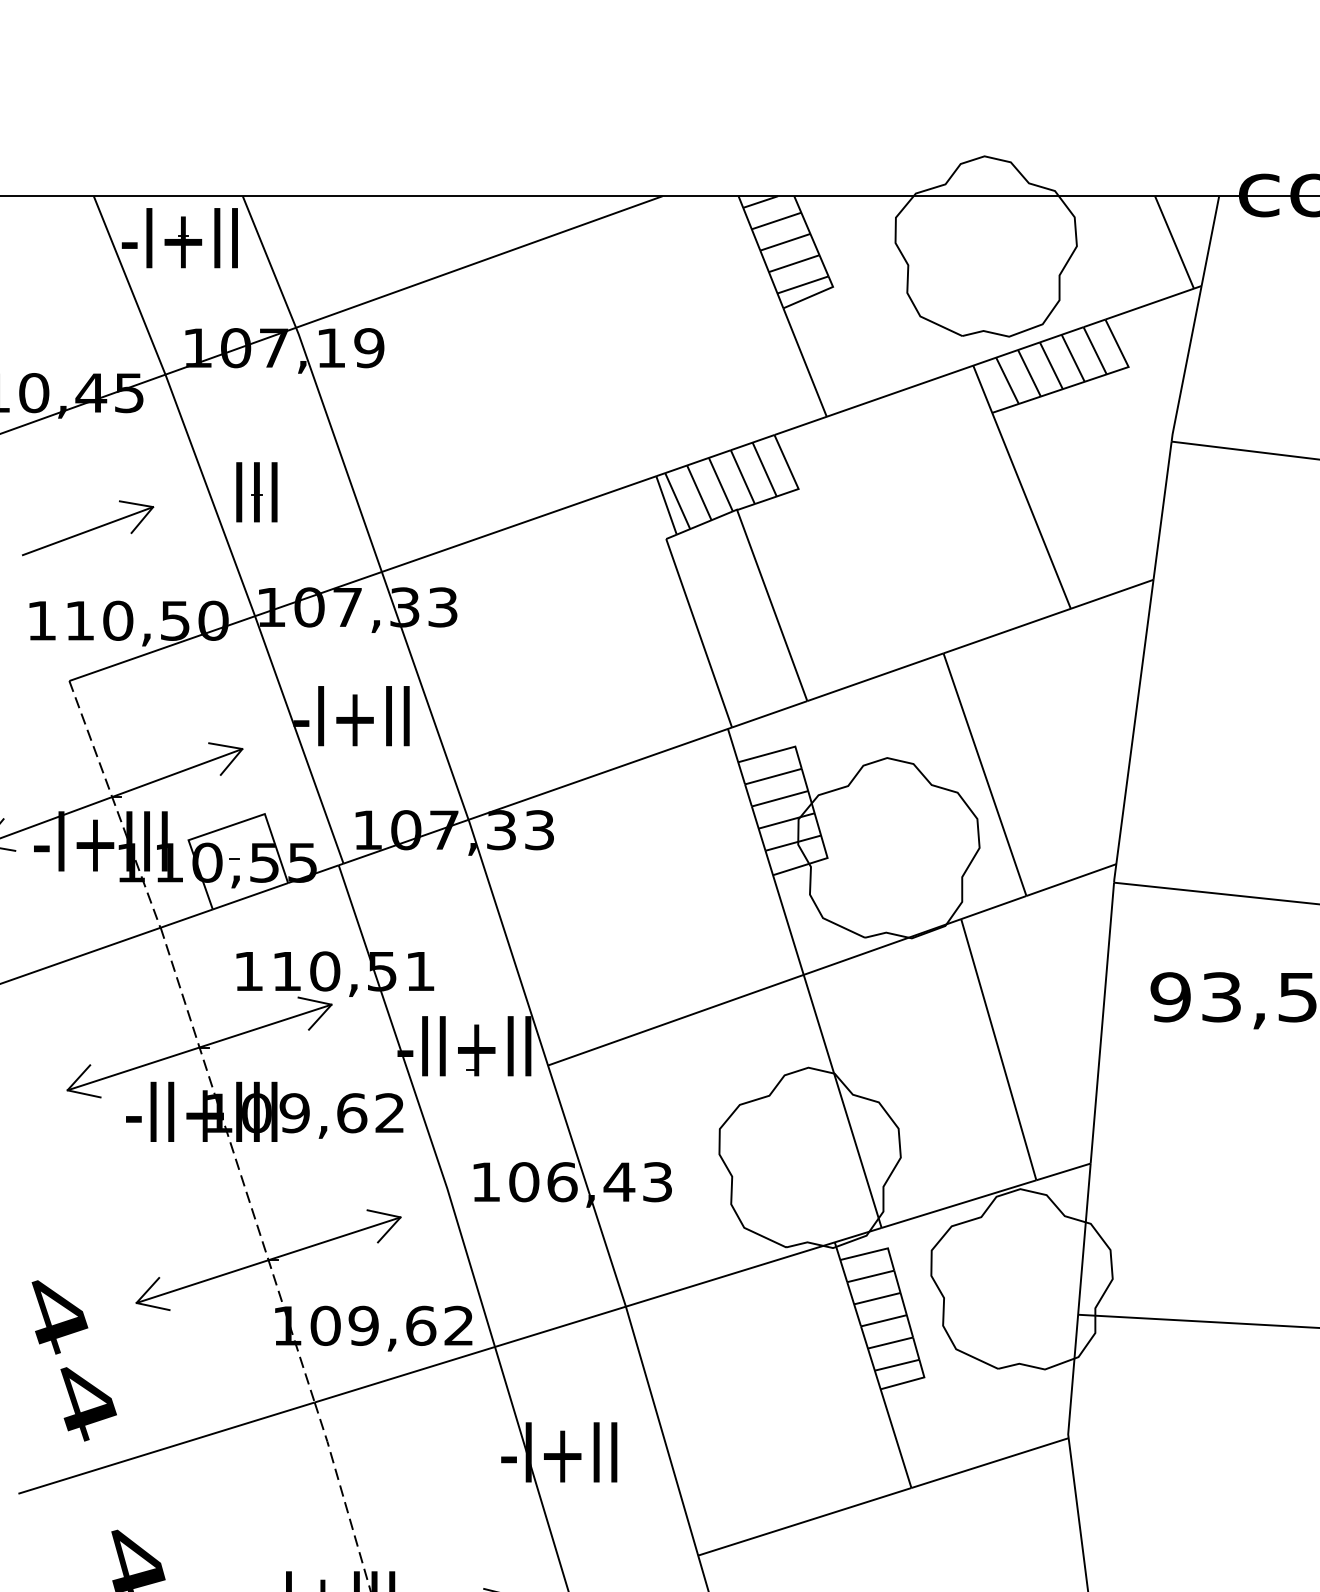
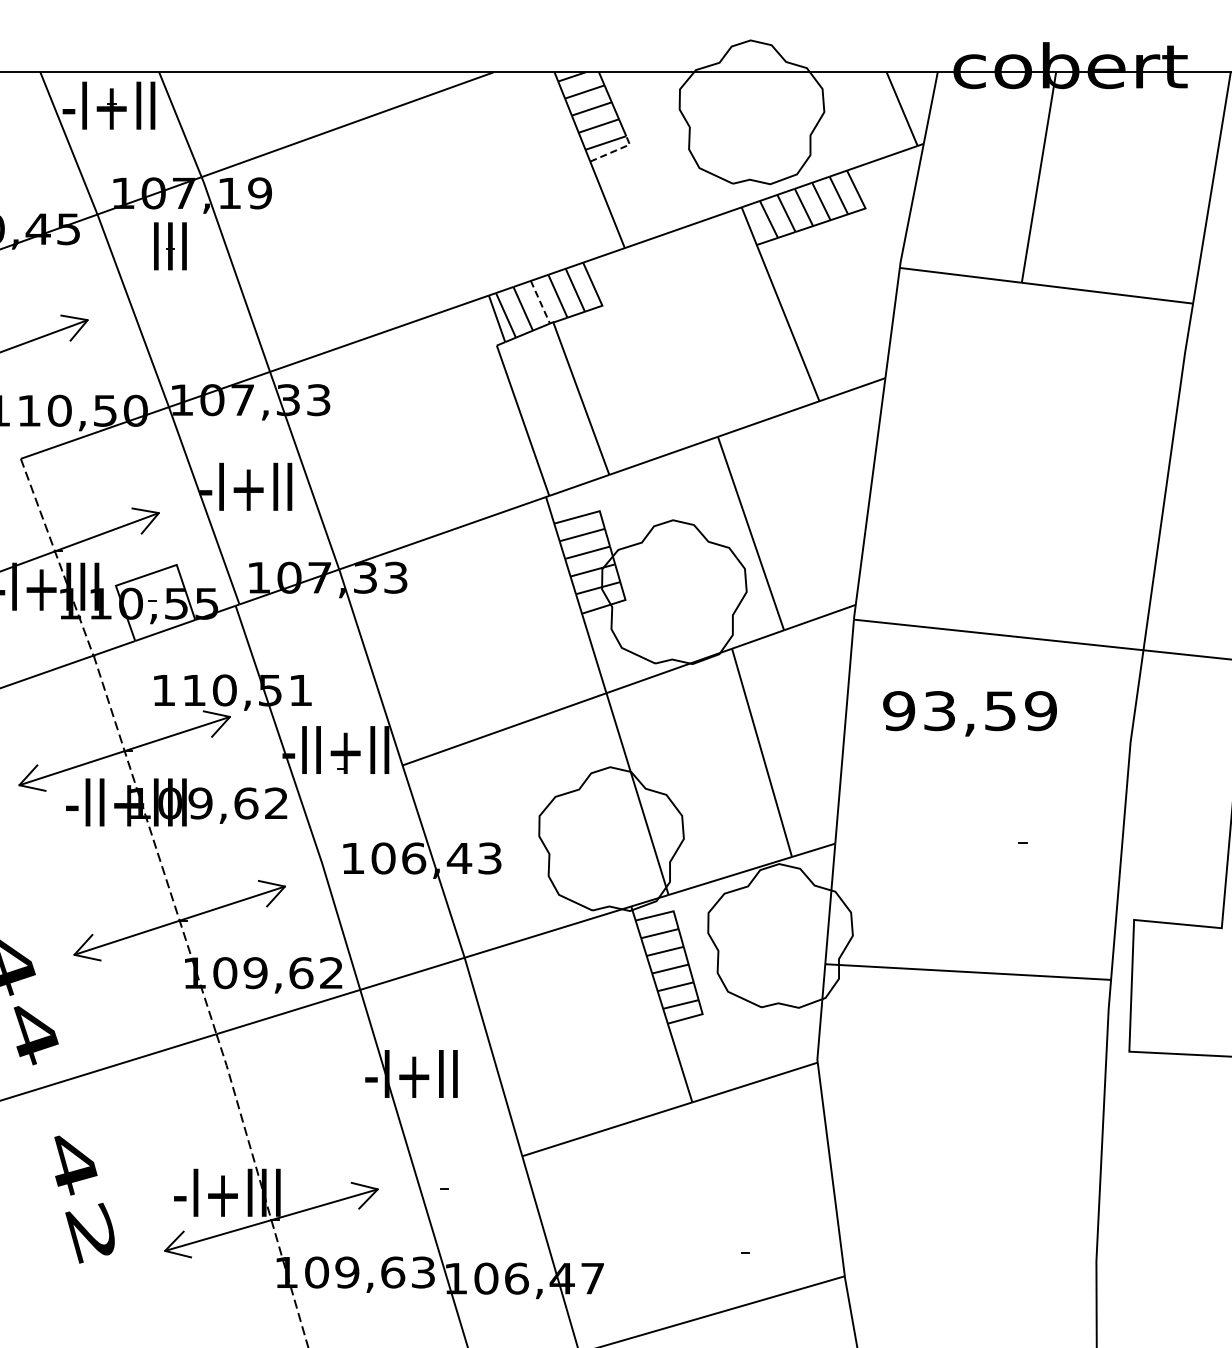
line: (815, 294) -> (615, 150), solid -> dashed
line: (720, 484) -> (540, 302), solid -> dashed
part: (257, 492) -> (170, 246), moved

